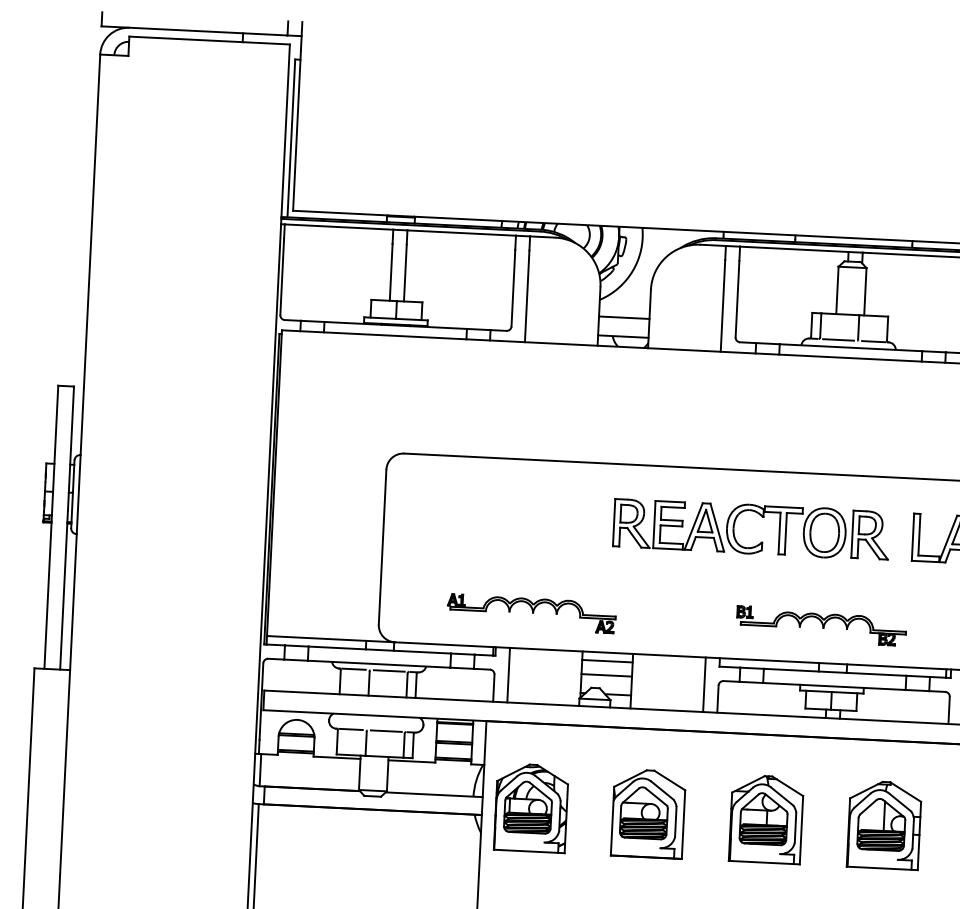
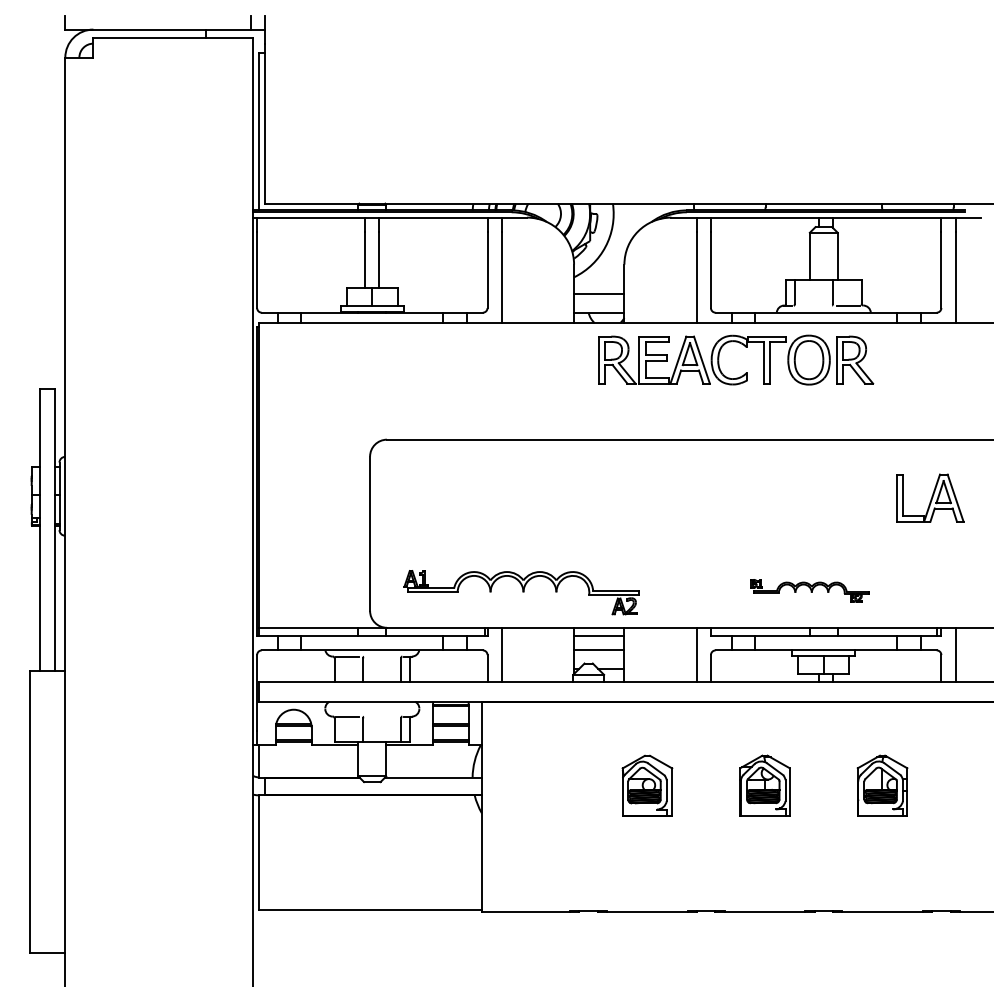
line: (838, 339) -> (813, 305), removed
part: (761, 517) -> (745, 347), moved
part: (531, 613) -> (521, 592), size x1.4
part: (821, 625) -> (810, 590), size x0.7
line: (389, 670) -> (382, 656), removed
line: (386, 731) -> (382, 716), removed
part: (531, 807) -> (530, 785), removed
part: (648, 813) -> (647, 785), size x0.7
part: (765, 819) -> (764, 785), size x0.7
part: (884, 824) -> (882, 785), size x0.7

